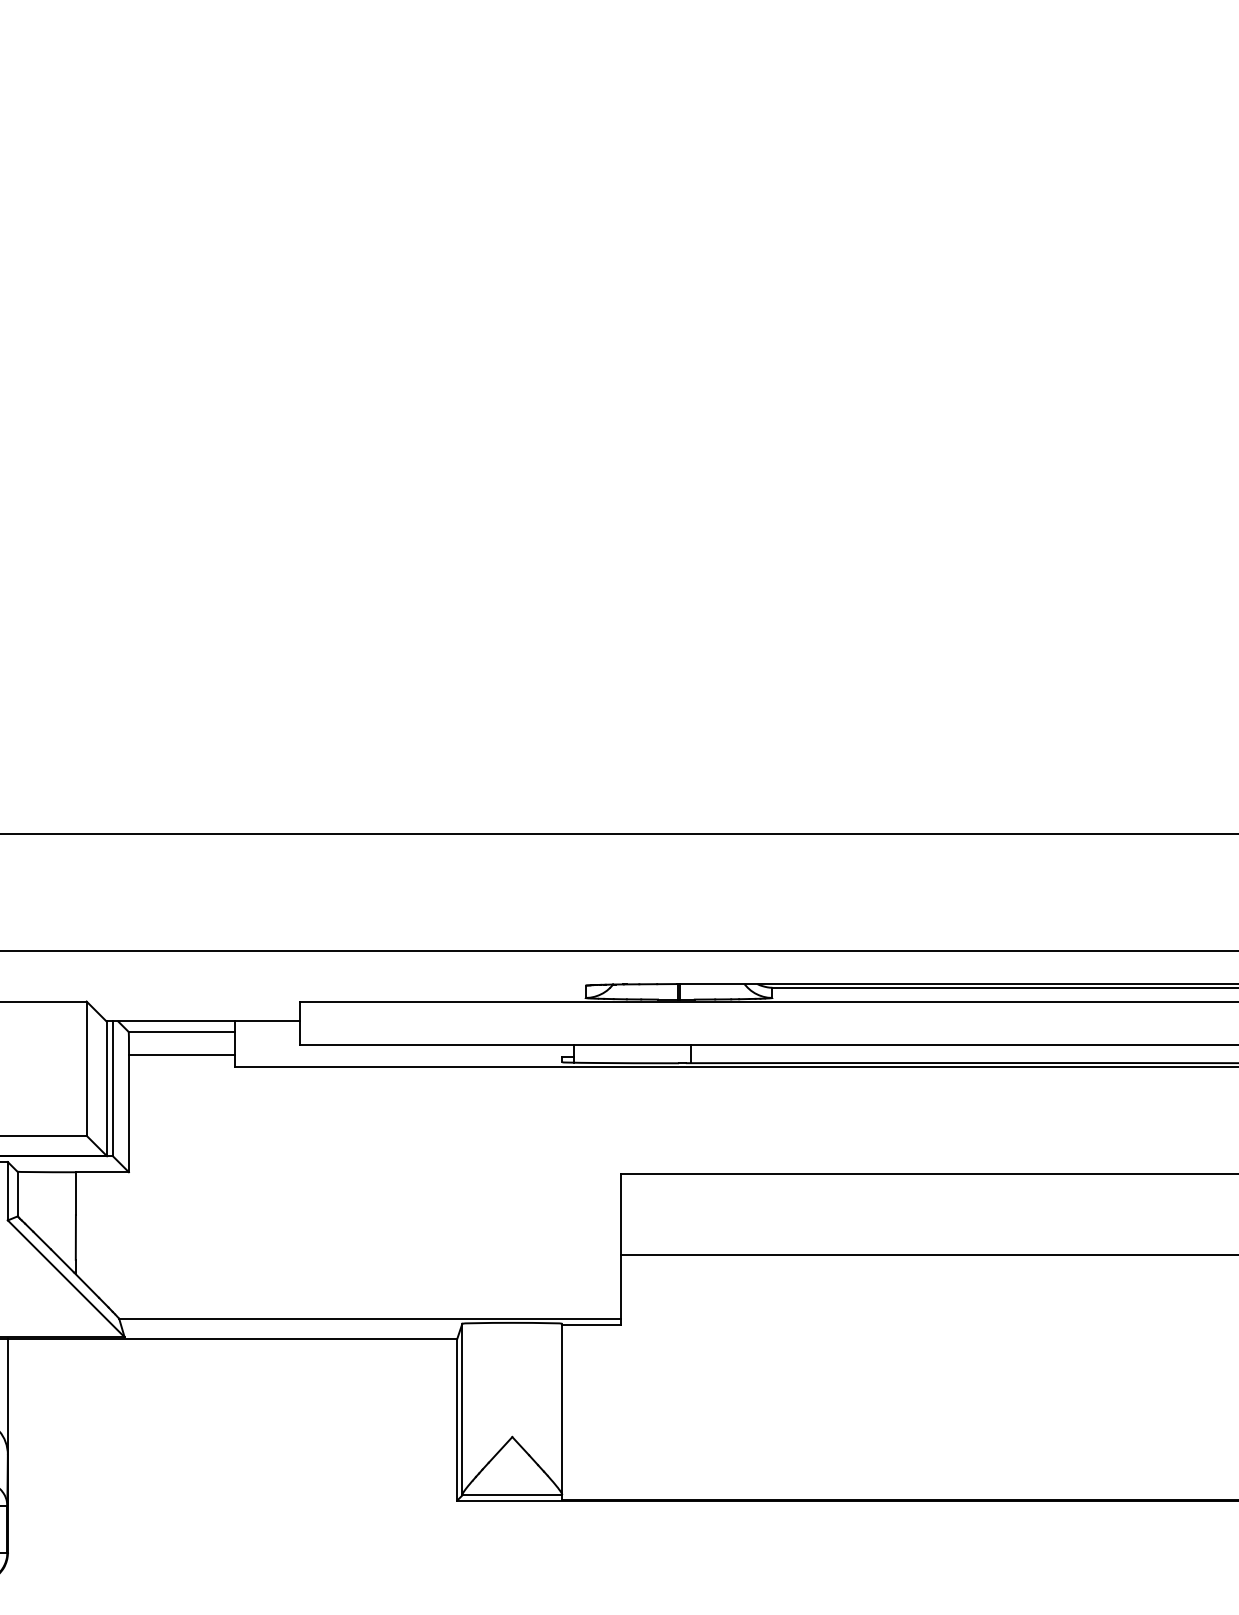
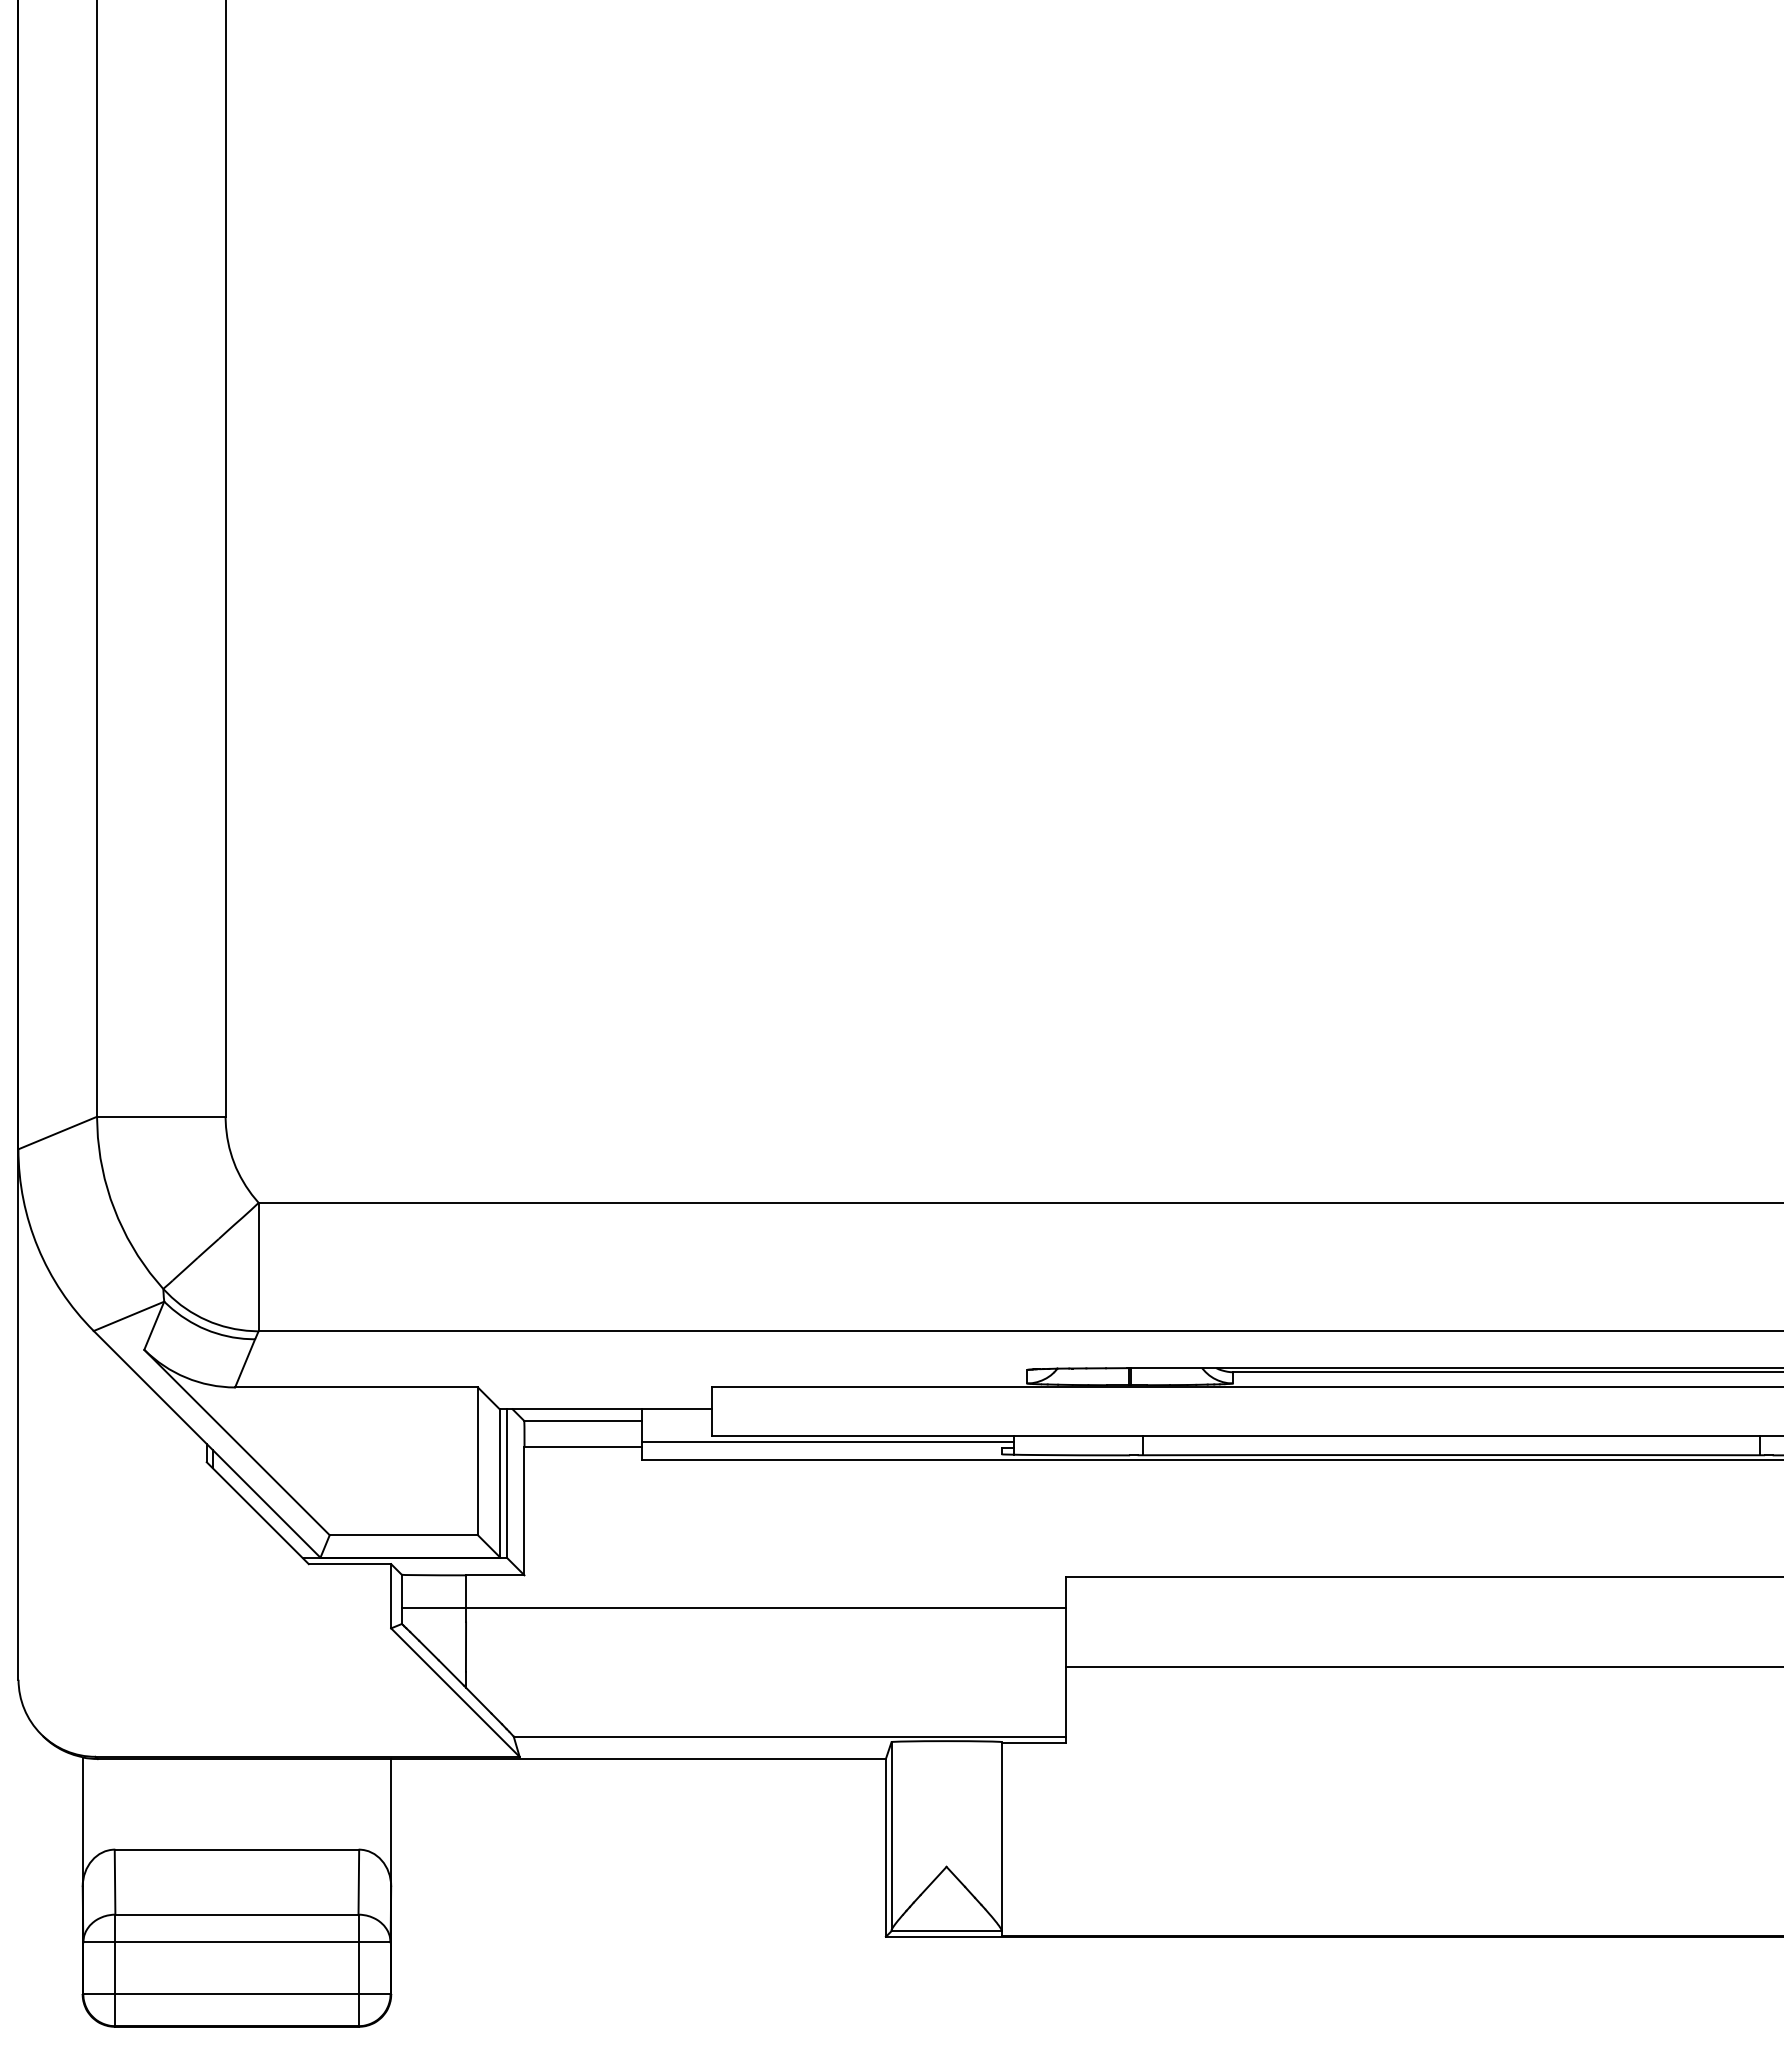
line: (404, 1051) -> (827, 1442), added
line: (318, 1202) -> (733, 1608), added

